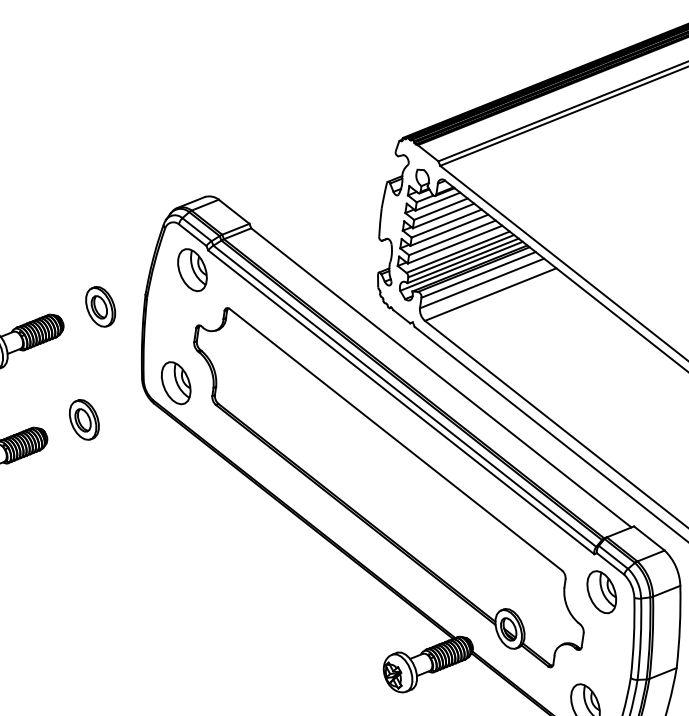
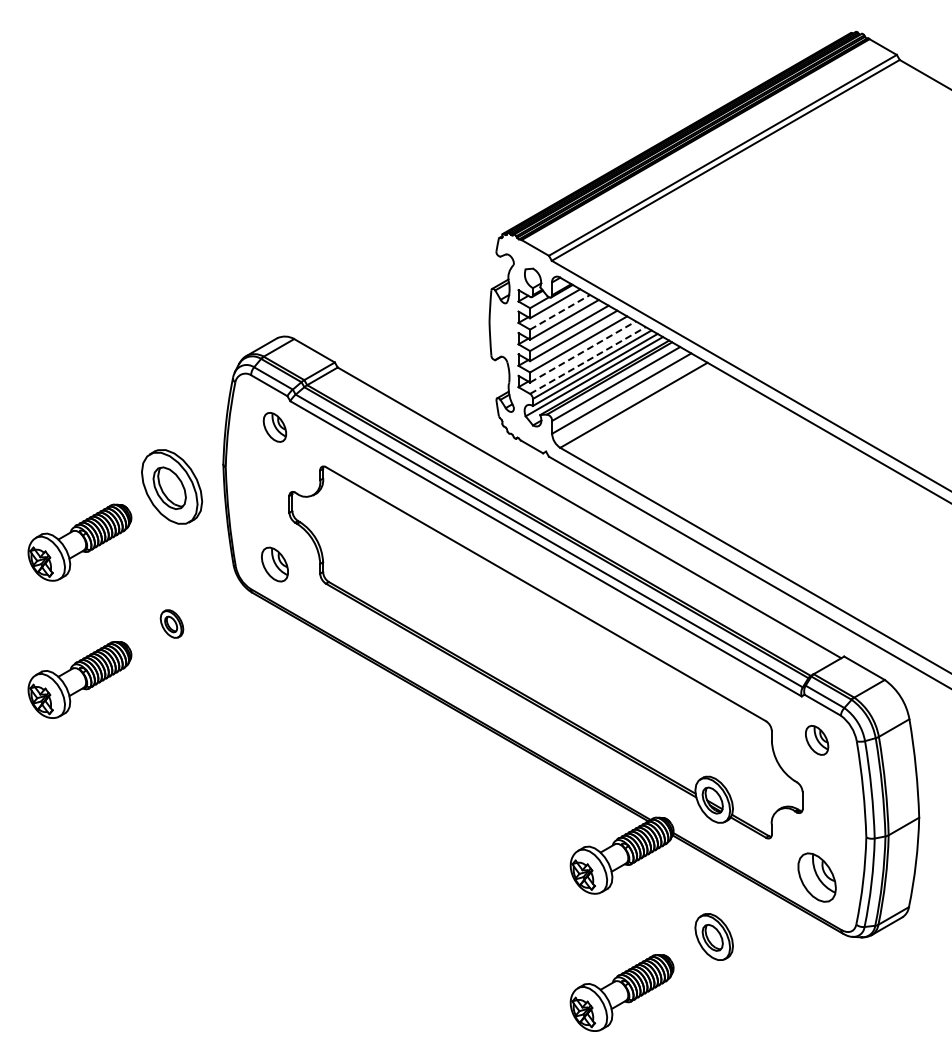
line: (441, 209) -> (560, 312), solid -> dashed
line: (455, 244) -> (583, 351), solid -> dashed
line: (457, 252) -> (587, 360), solid -> dashed
part: (192, 270) -> (274, 427), size x0.6
part: (100, 306) -> (171, 486), size x1.6
part: (175, 383) -> (274, 564), size x0.7
part: (83, 419) -> (171, 623), size x0.6
part: (601, 592) -> (816, 740), size x0.6

